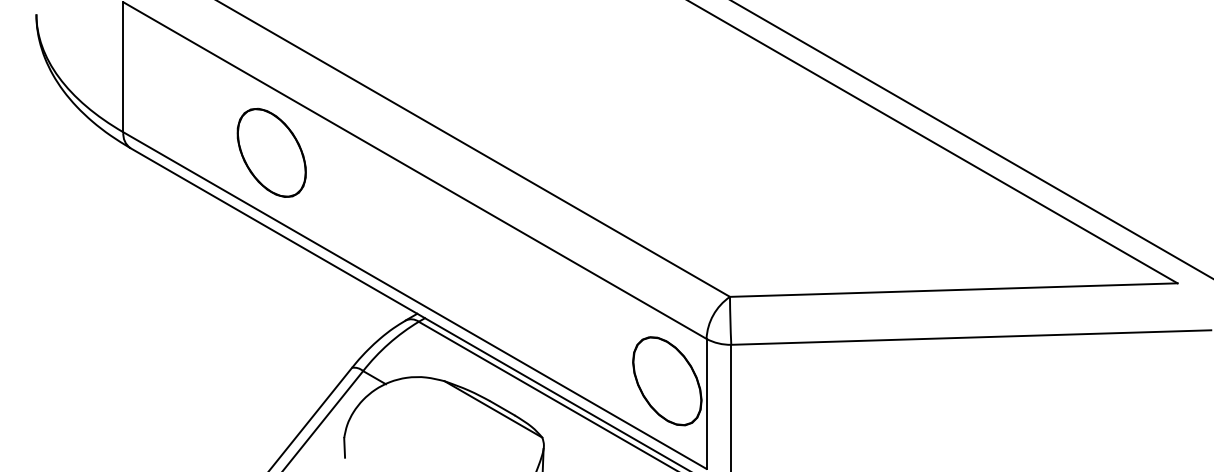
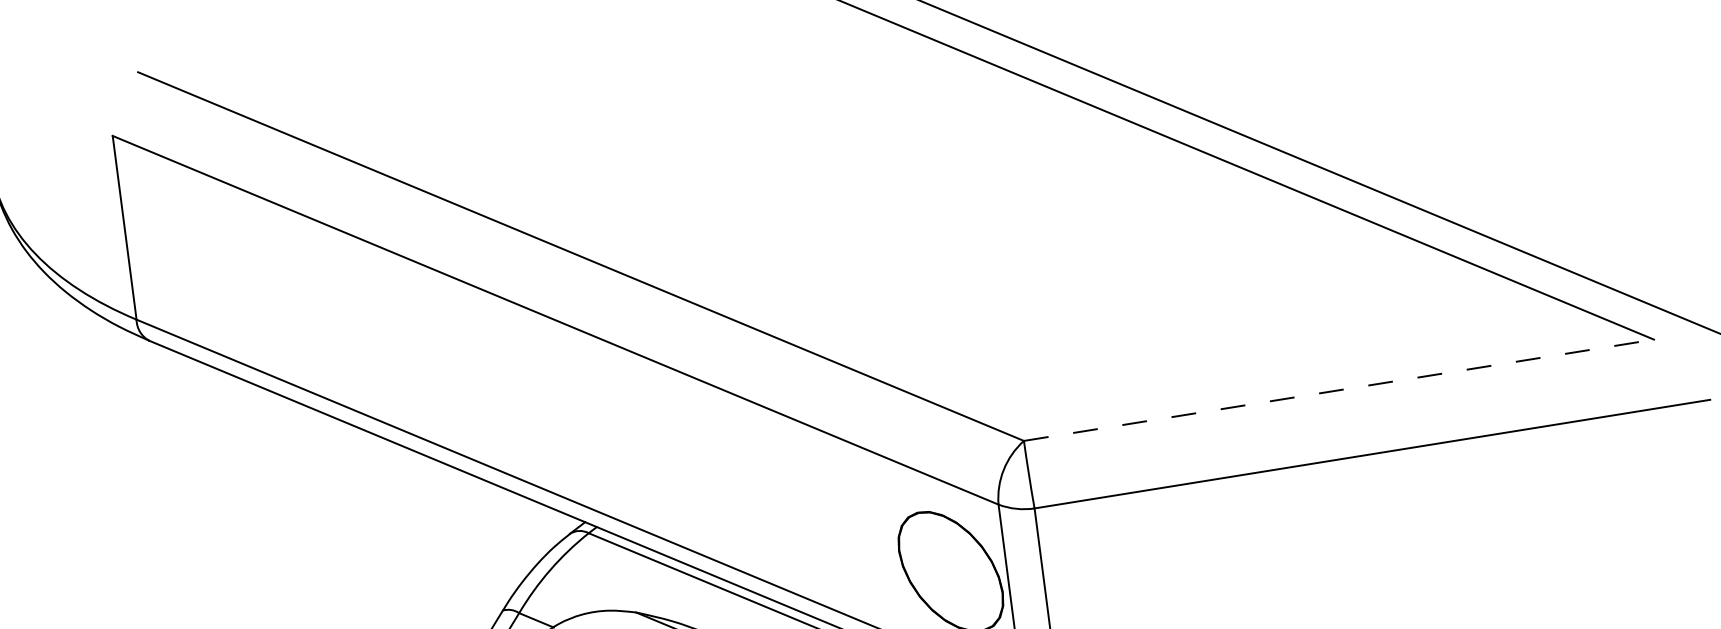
part: (271, 152) -> (349, 321), removed
line: (953, 290) -> (1338, 390), solid -> dashed

